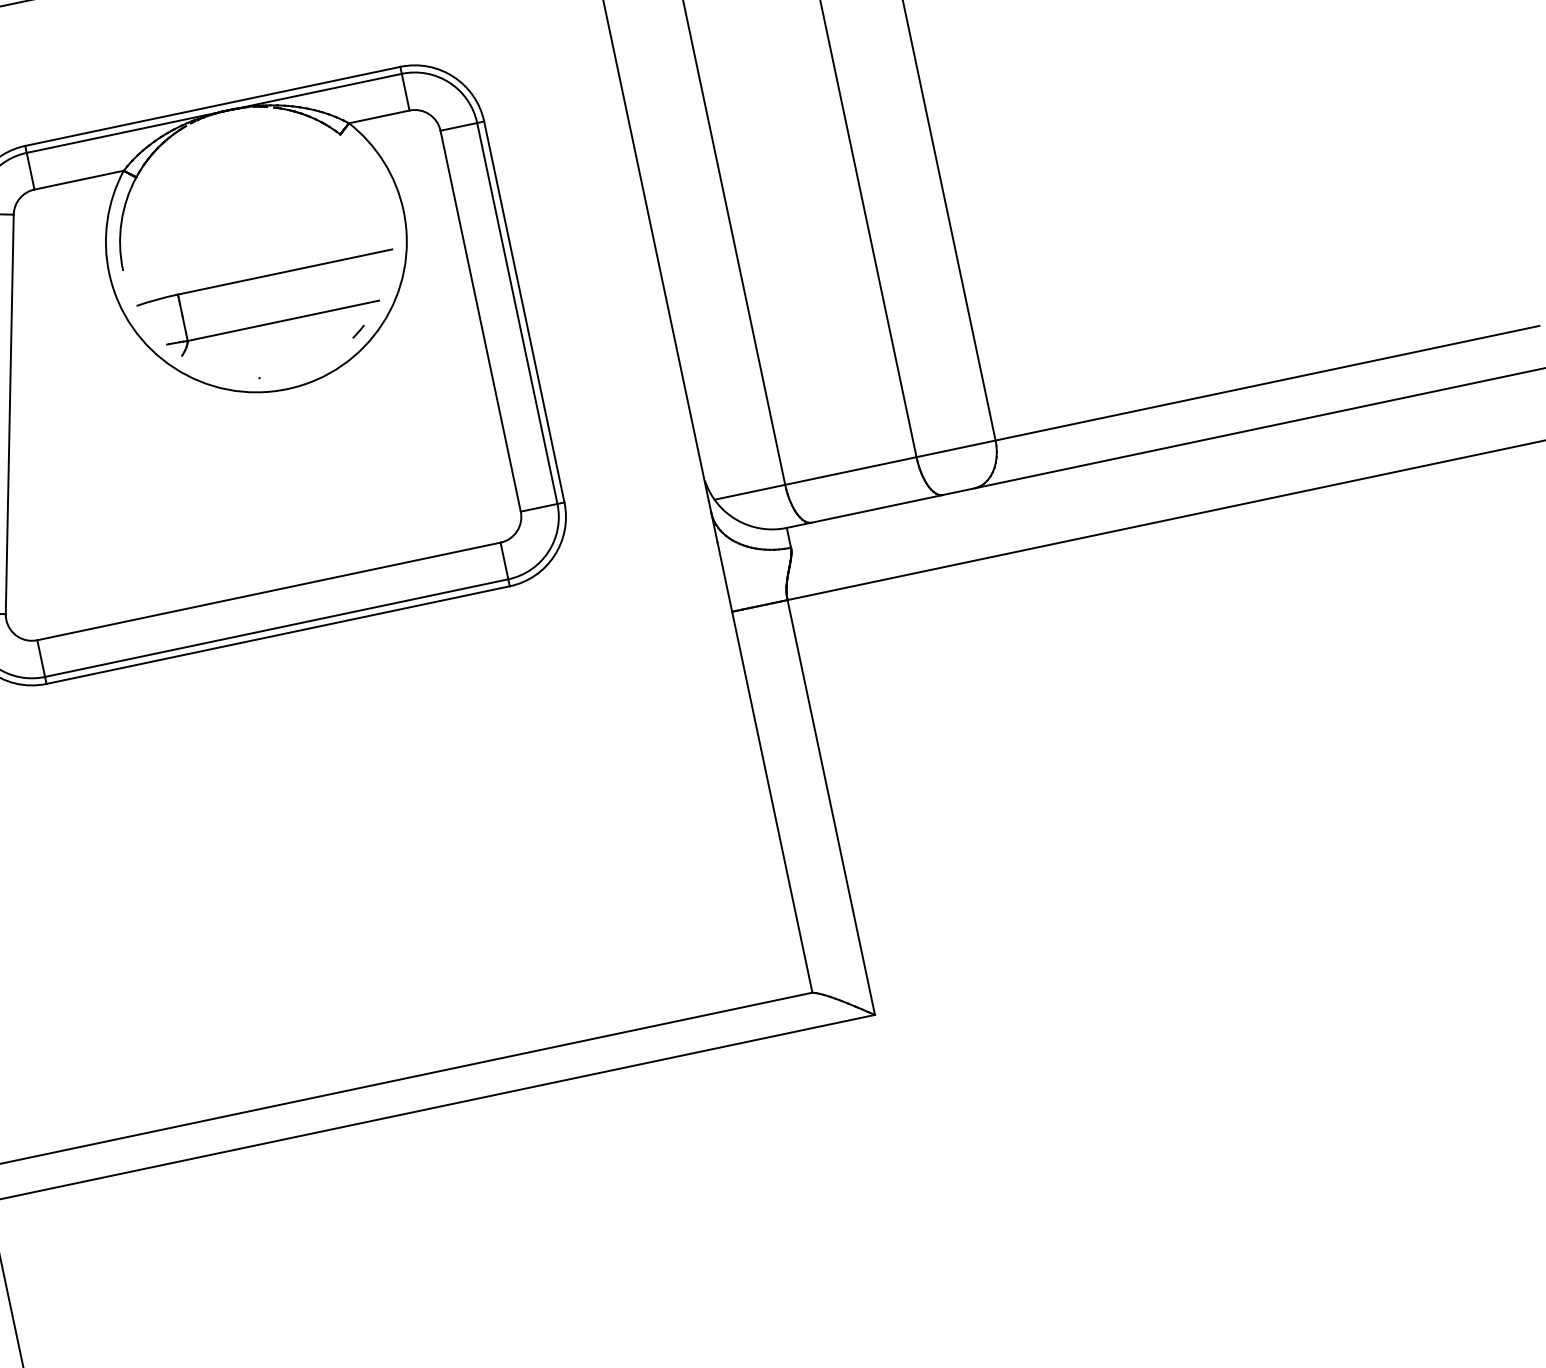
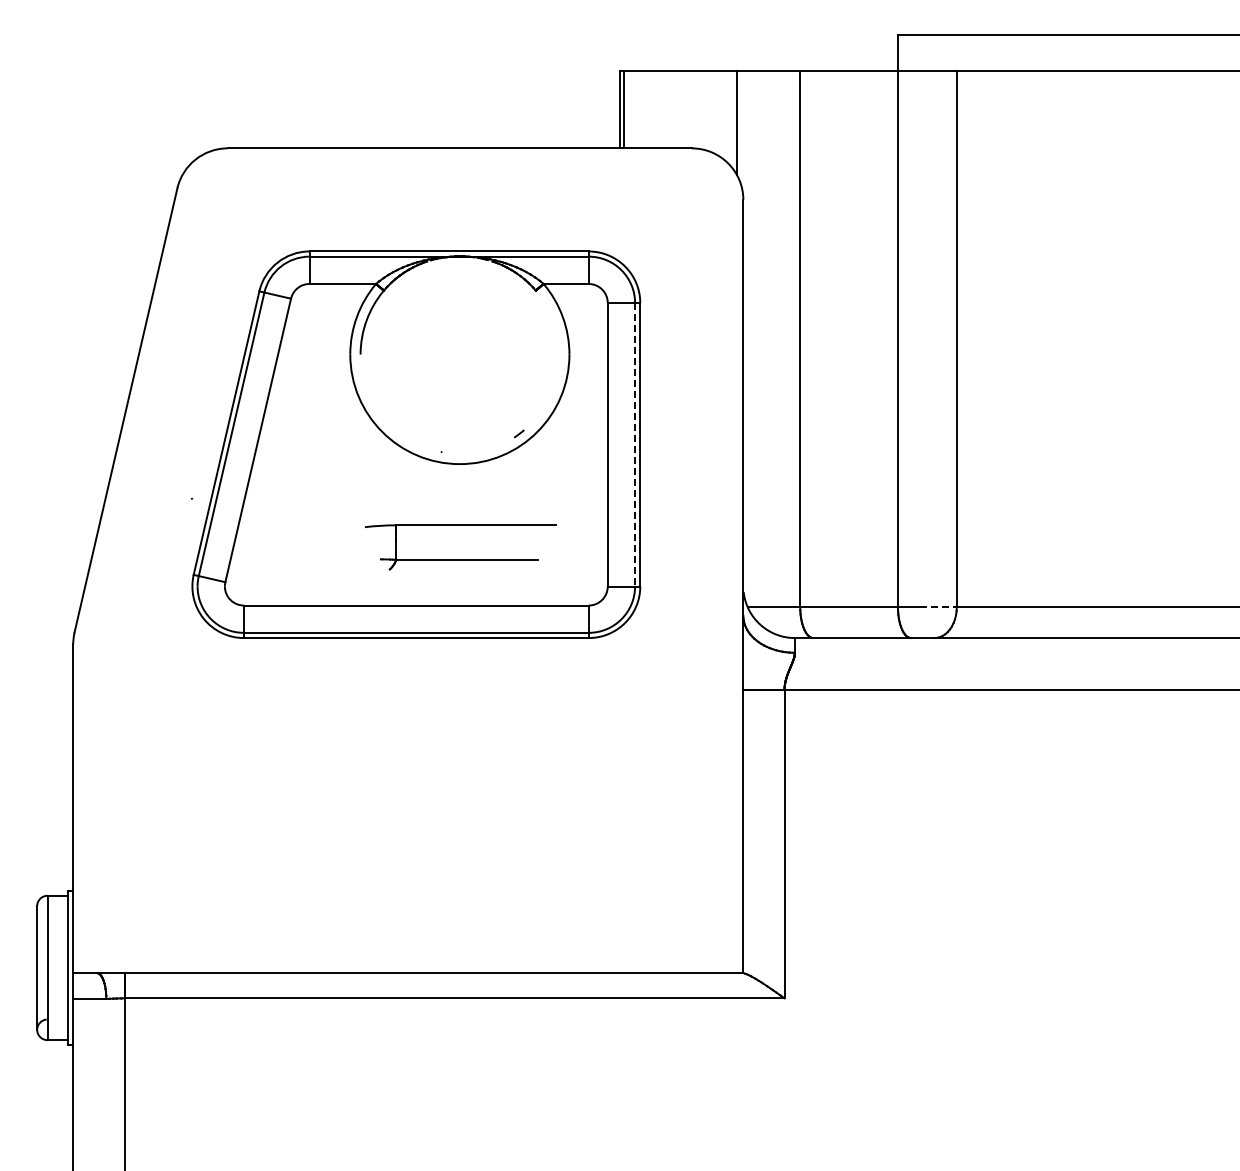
line: (517, 313) -> (635, 444), solid -> dashed
part: (274, 322) -> (460, 559), moved
line: (971, 446) -> (938, 607), solid -> dashed

